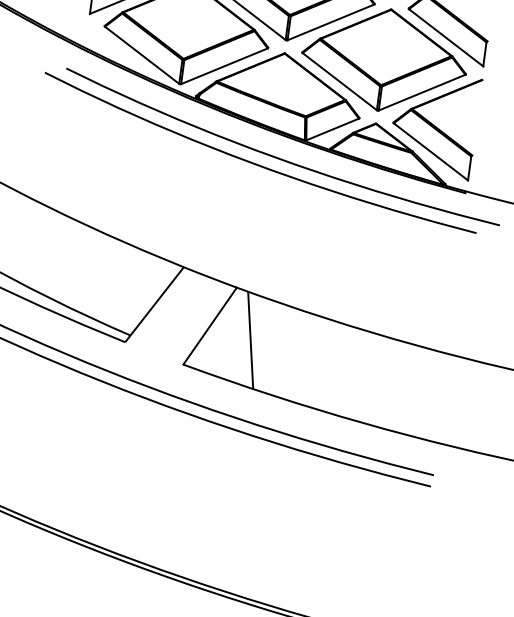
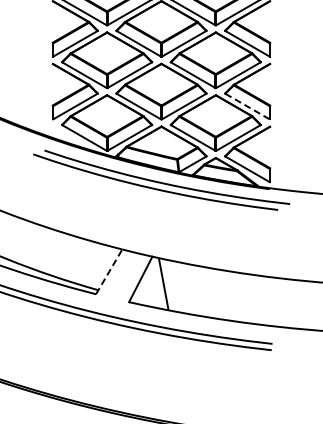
line: (446, 37) -> (247, 106), solid -> dashed
line: (155, 304) -> (109, 271), solid -> dashed

